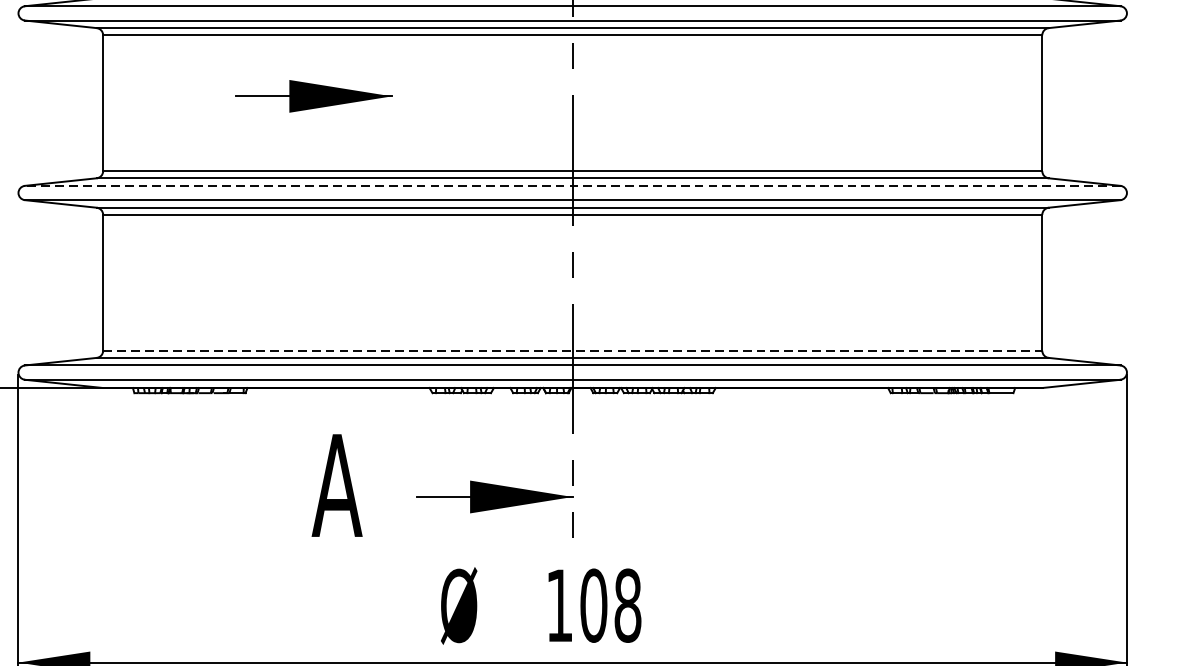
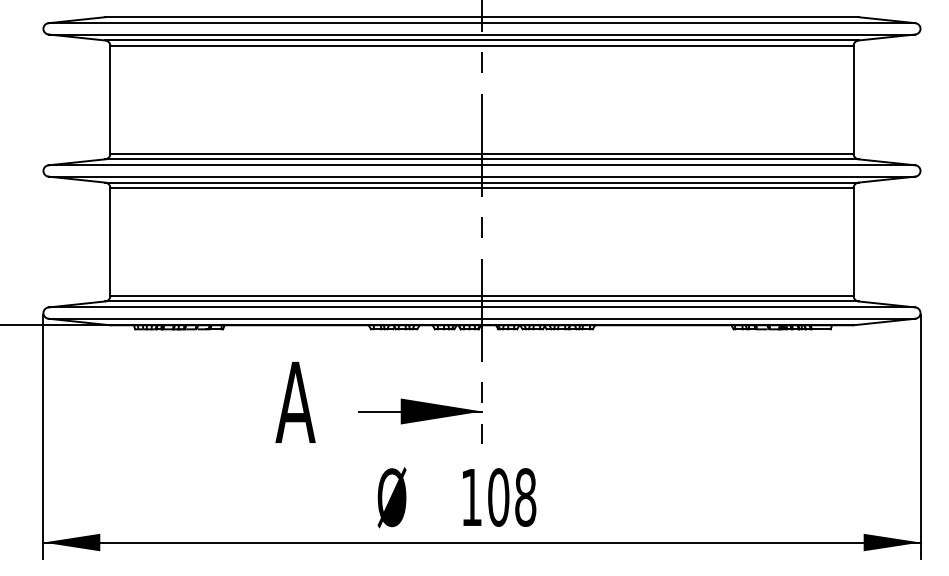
part: (314, 96) -> (277, 94), removed
line: (572, 186) -> (481, 165), dashed -> solid
line: (572, 350) -> (481, 295), dashed -> solid

